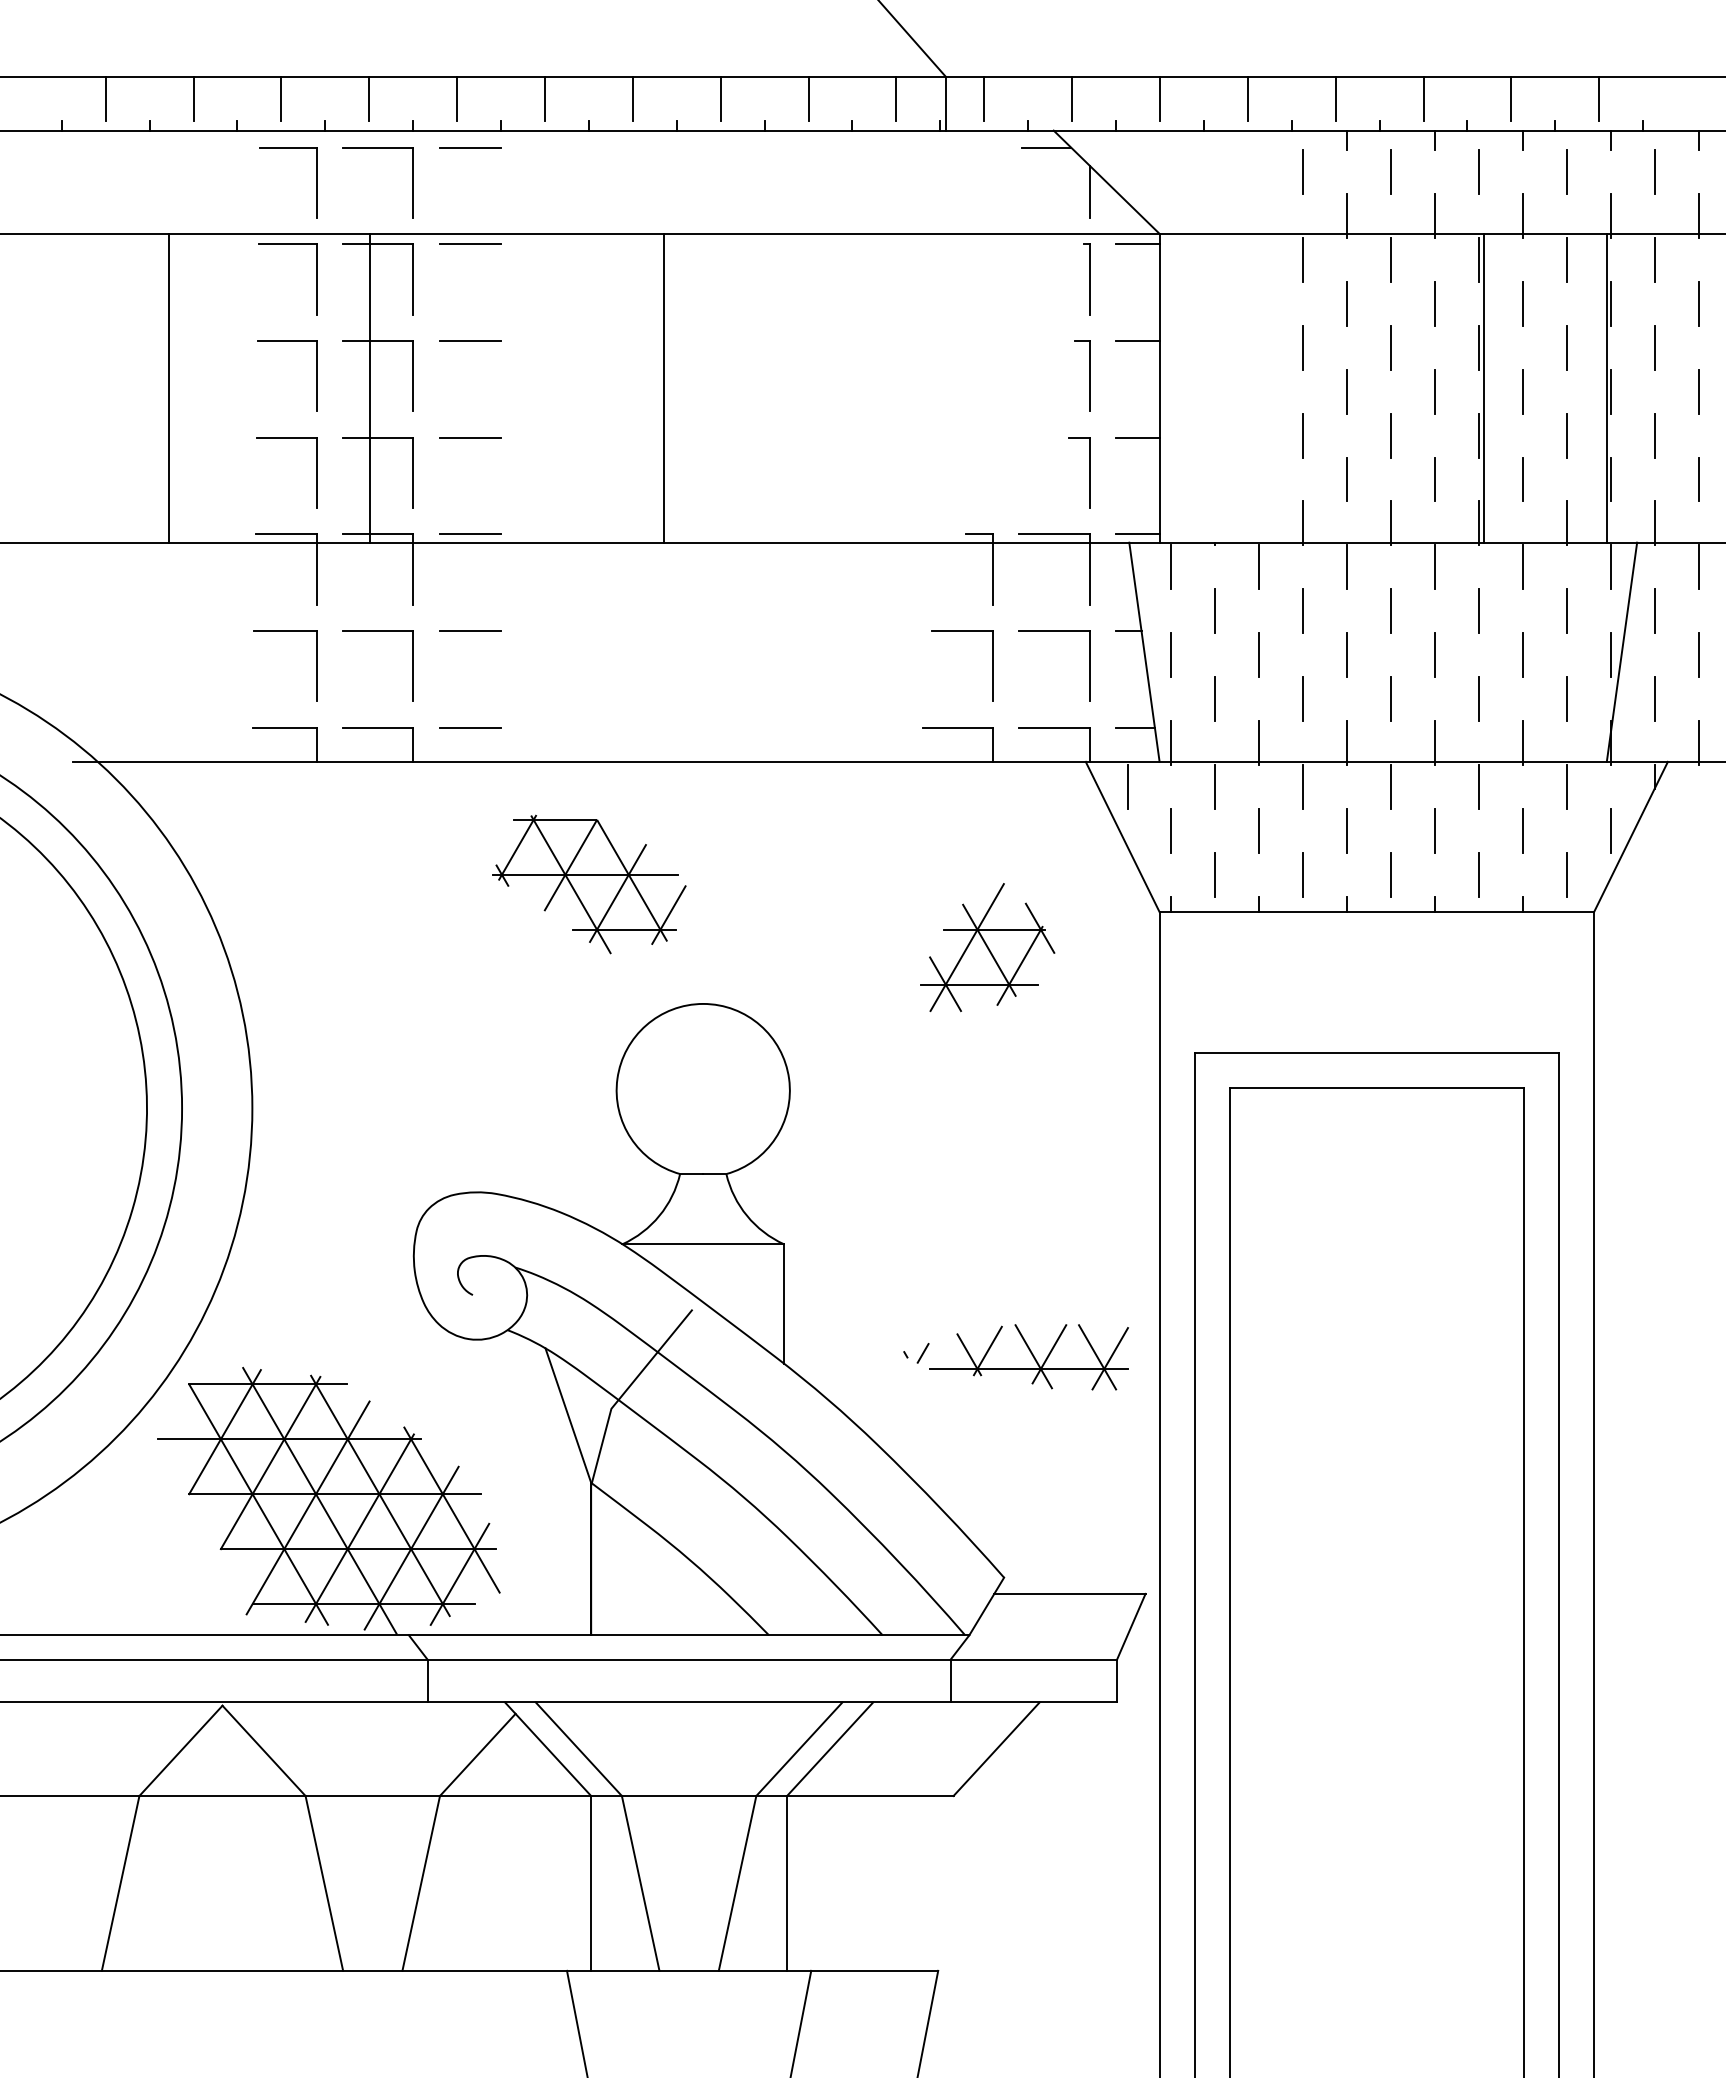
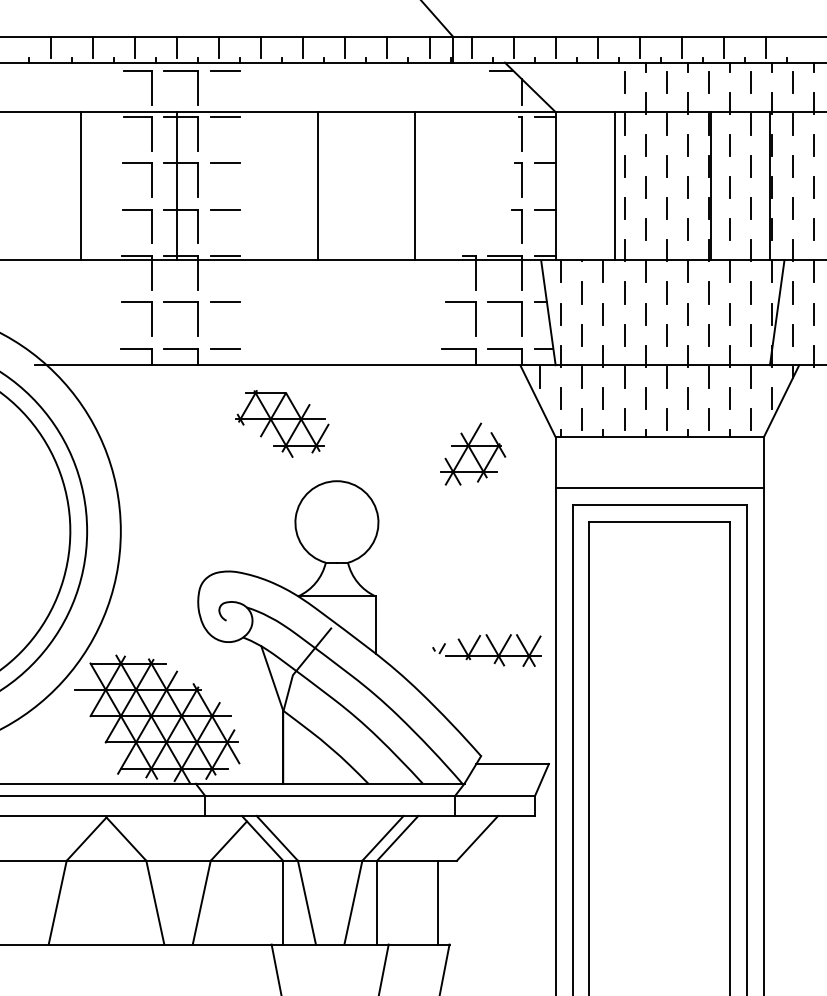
line: (865, 389) -> (414, 186), added
line: (1282, 389) -> (614, 186), added
line: (1376, 1017) -> (659, 487), added
line: (913, 1882) -> (437, 902), added

